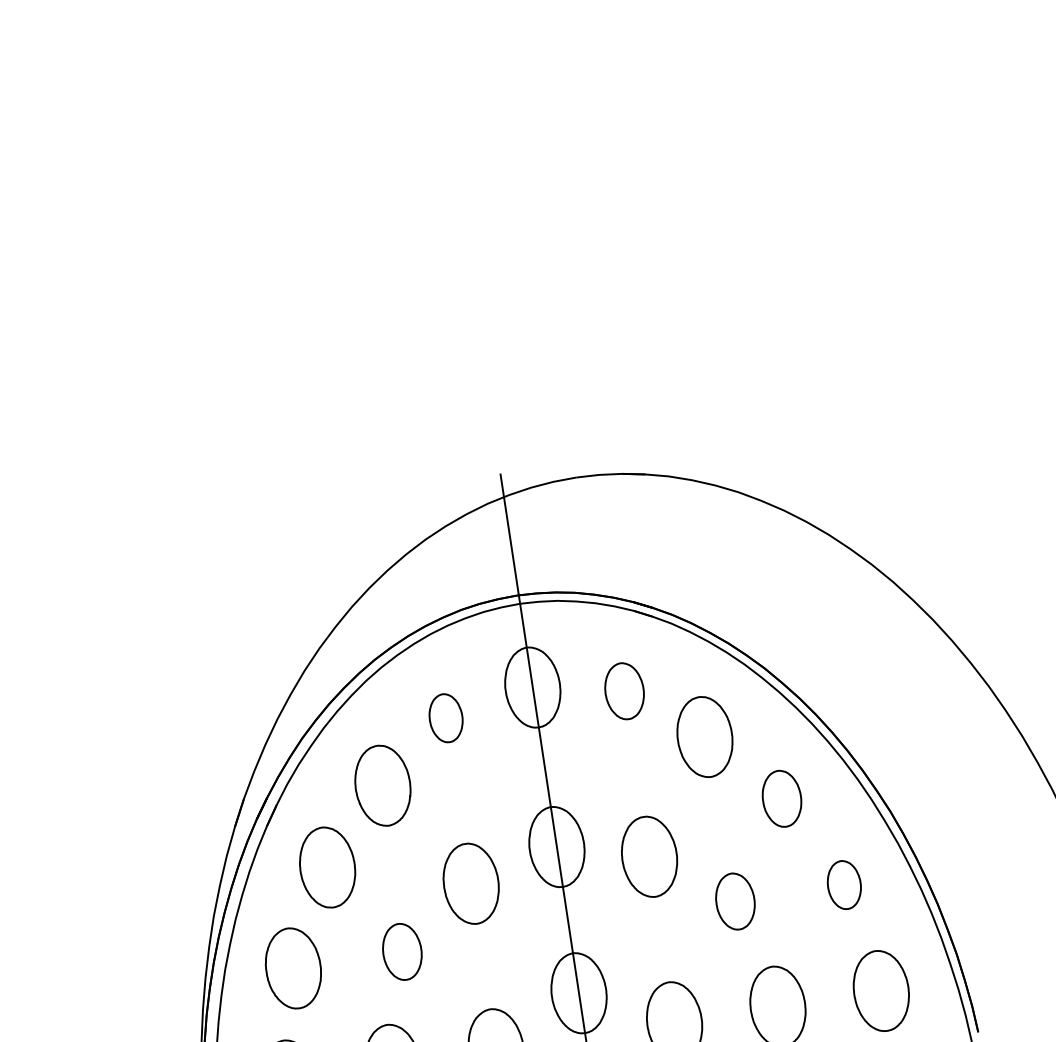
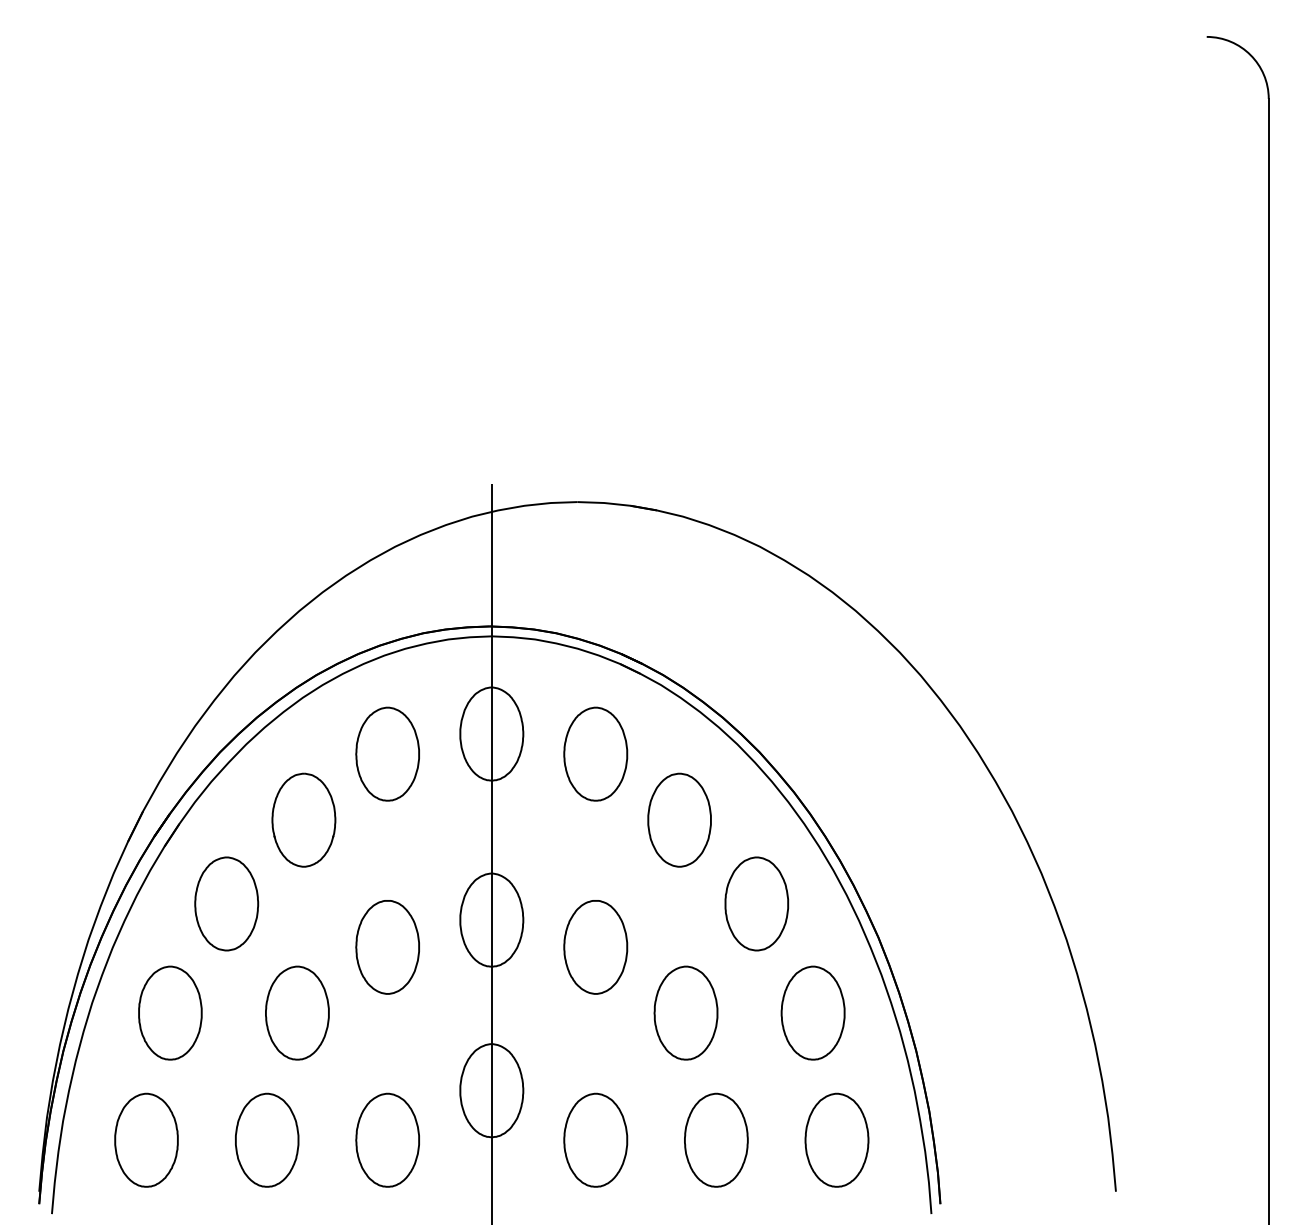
part: (624, 690) -> (595, 753), size x1.43
part: (445, 717) -> (387, 753), size x1.67
part: (781, 798) -> (756, 903), size x1.43
part: (843, 884) -> (812, 1012), size x1.67
part: (734, 901) -> (685, 1012), size x1.43
part: (402, 951) -> (297, 1012), size x1.43

